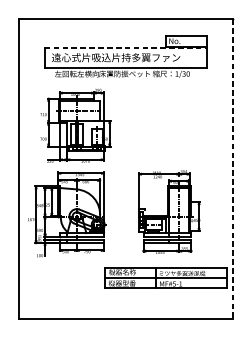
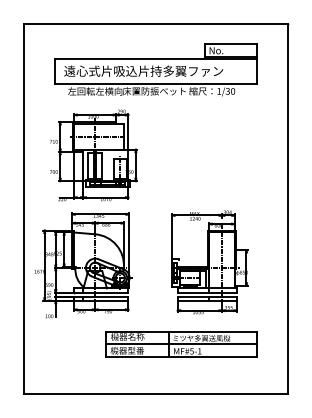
line: (126, 47) -> (156, 58), dashed -> solid
line: (232, 169) -> (287, 209), dashed -> solid
part: (165, 278) -> (181, 344), moved

